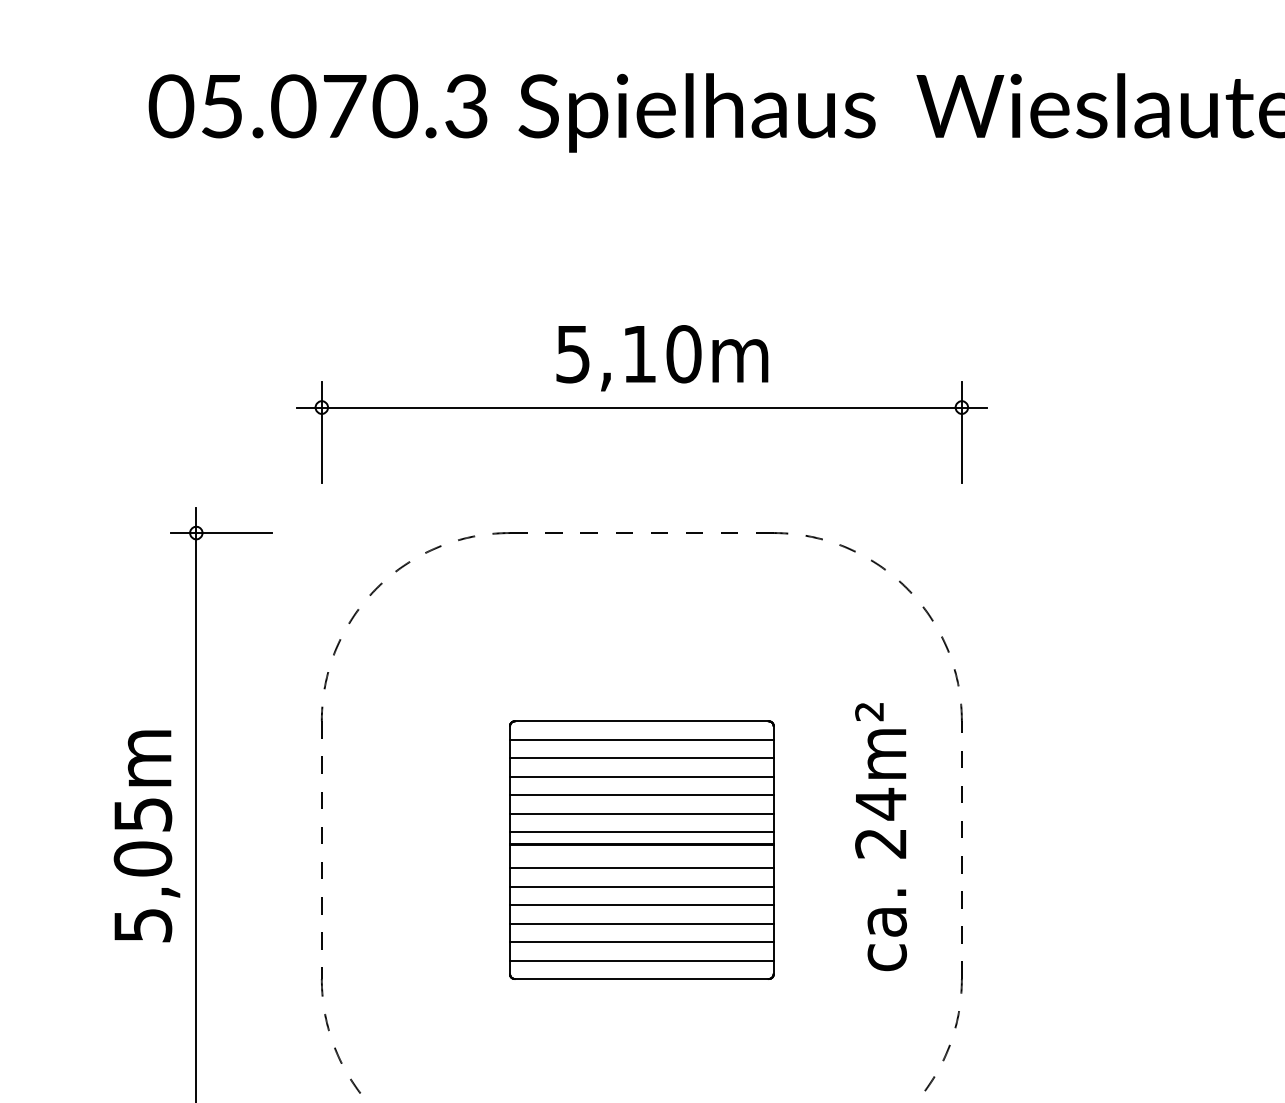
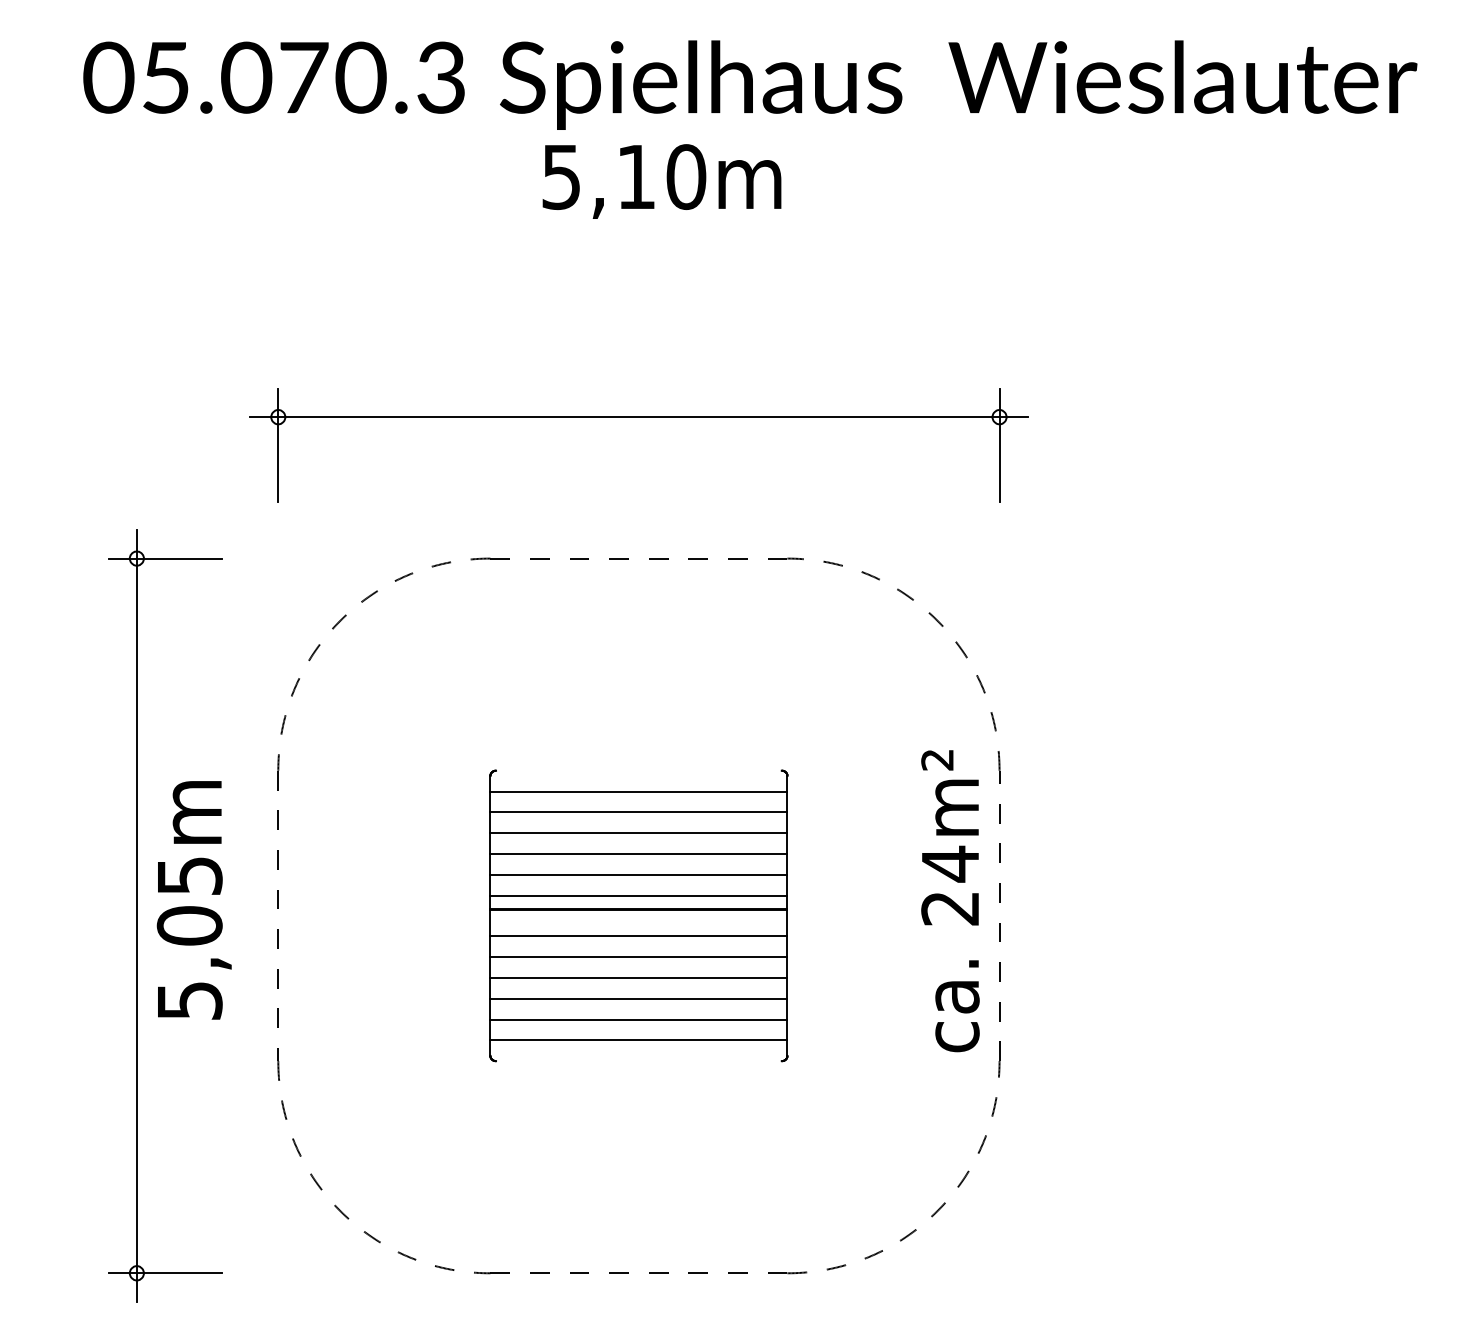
text: (661, 358) -> (661, 181), moved
line: (641, 721) -> (638, 770), removed
text: (146, 836) -> (193, 900), moved
text: (881, 837) -> (950, 901), moved
line: (641, 979) -> (638, 1061), removed

